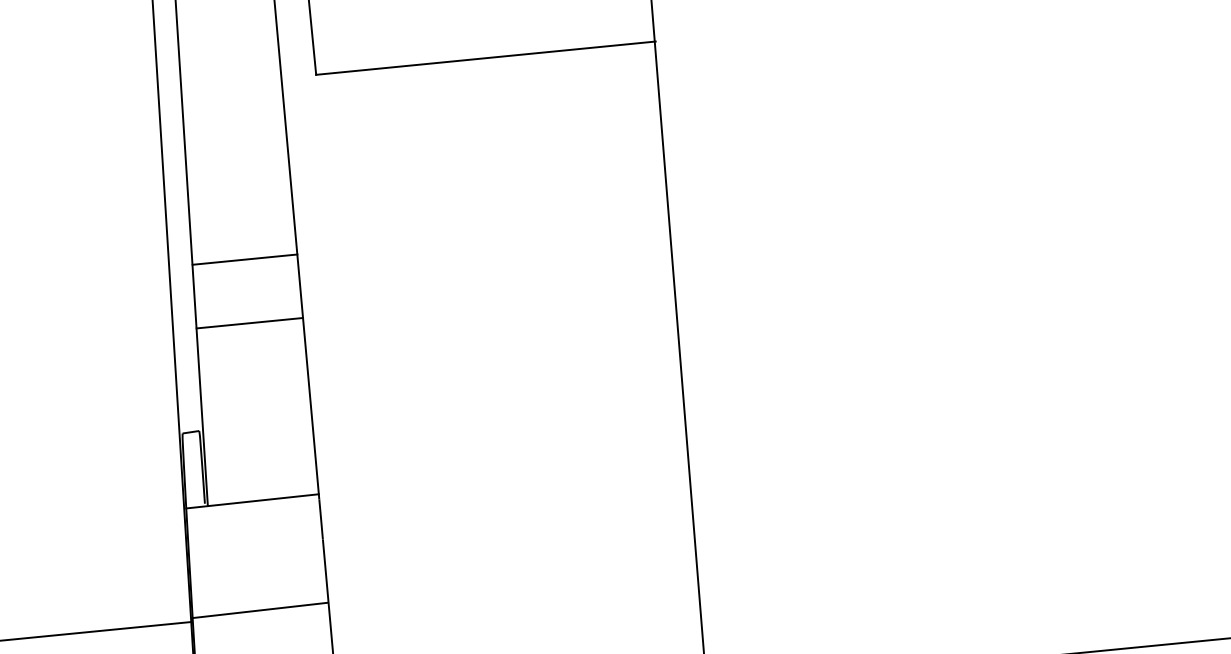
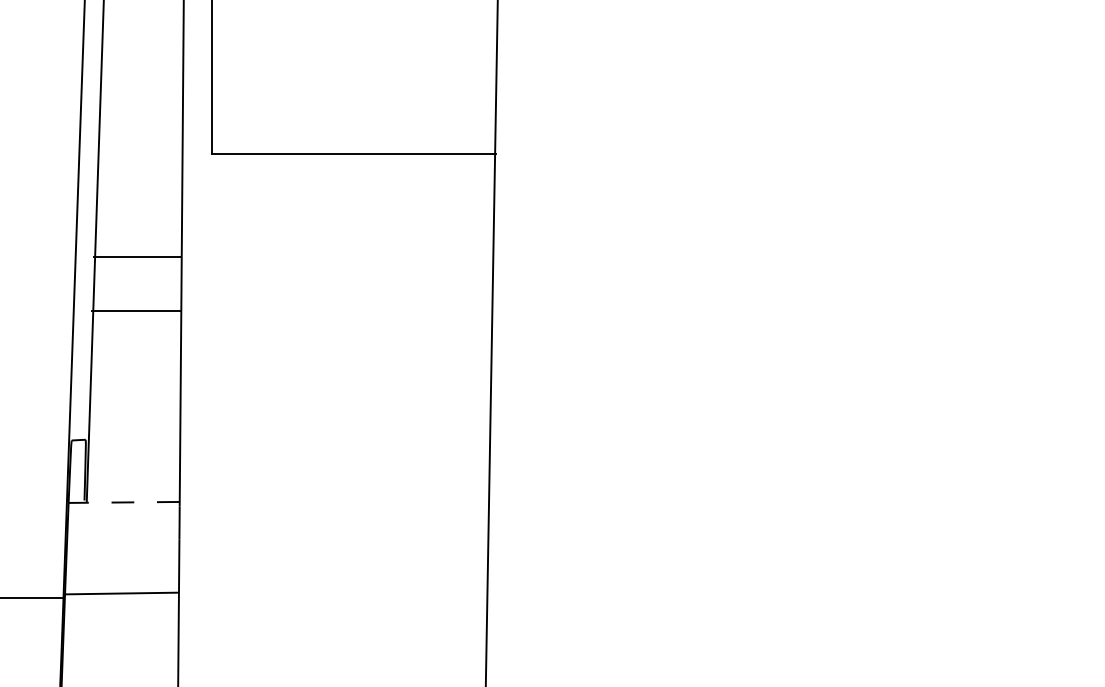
line: (244, 259) -> (137, 257), moved
line: (248, 323) -> (135, 311), moved
line: (252, 501) -> (124, 502), solid -> dashed

